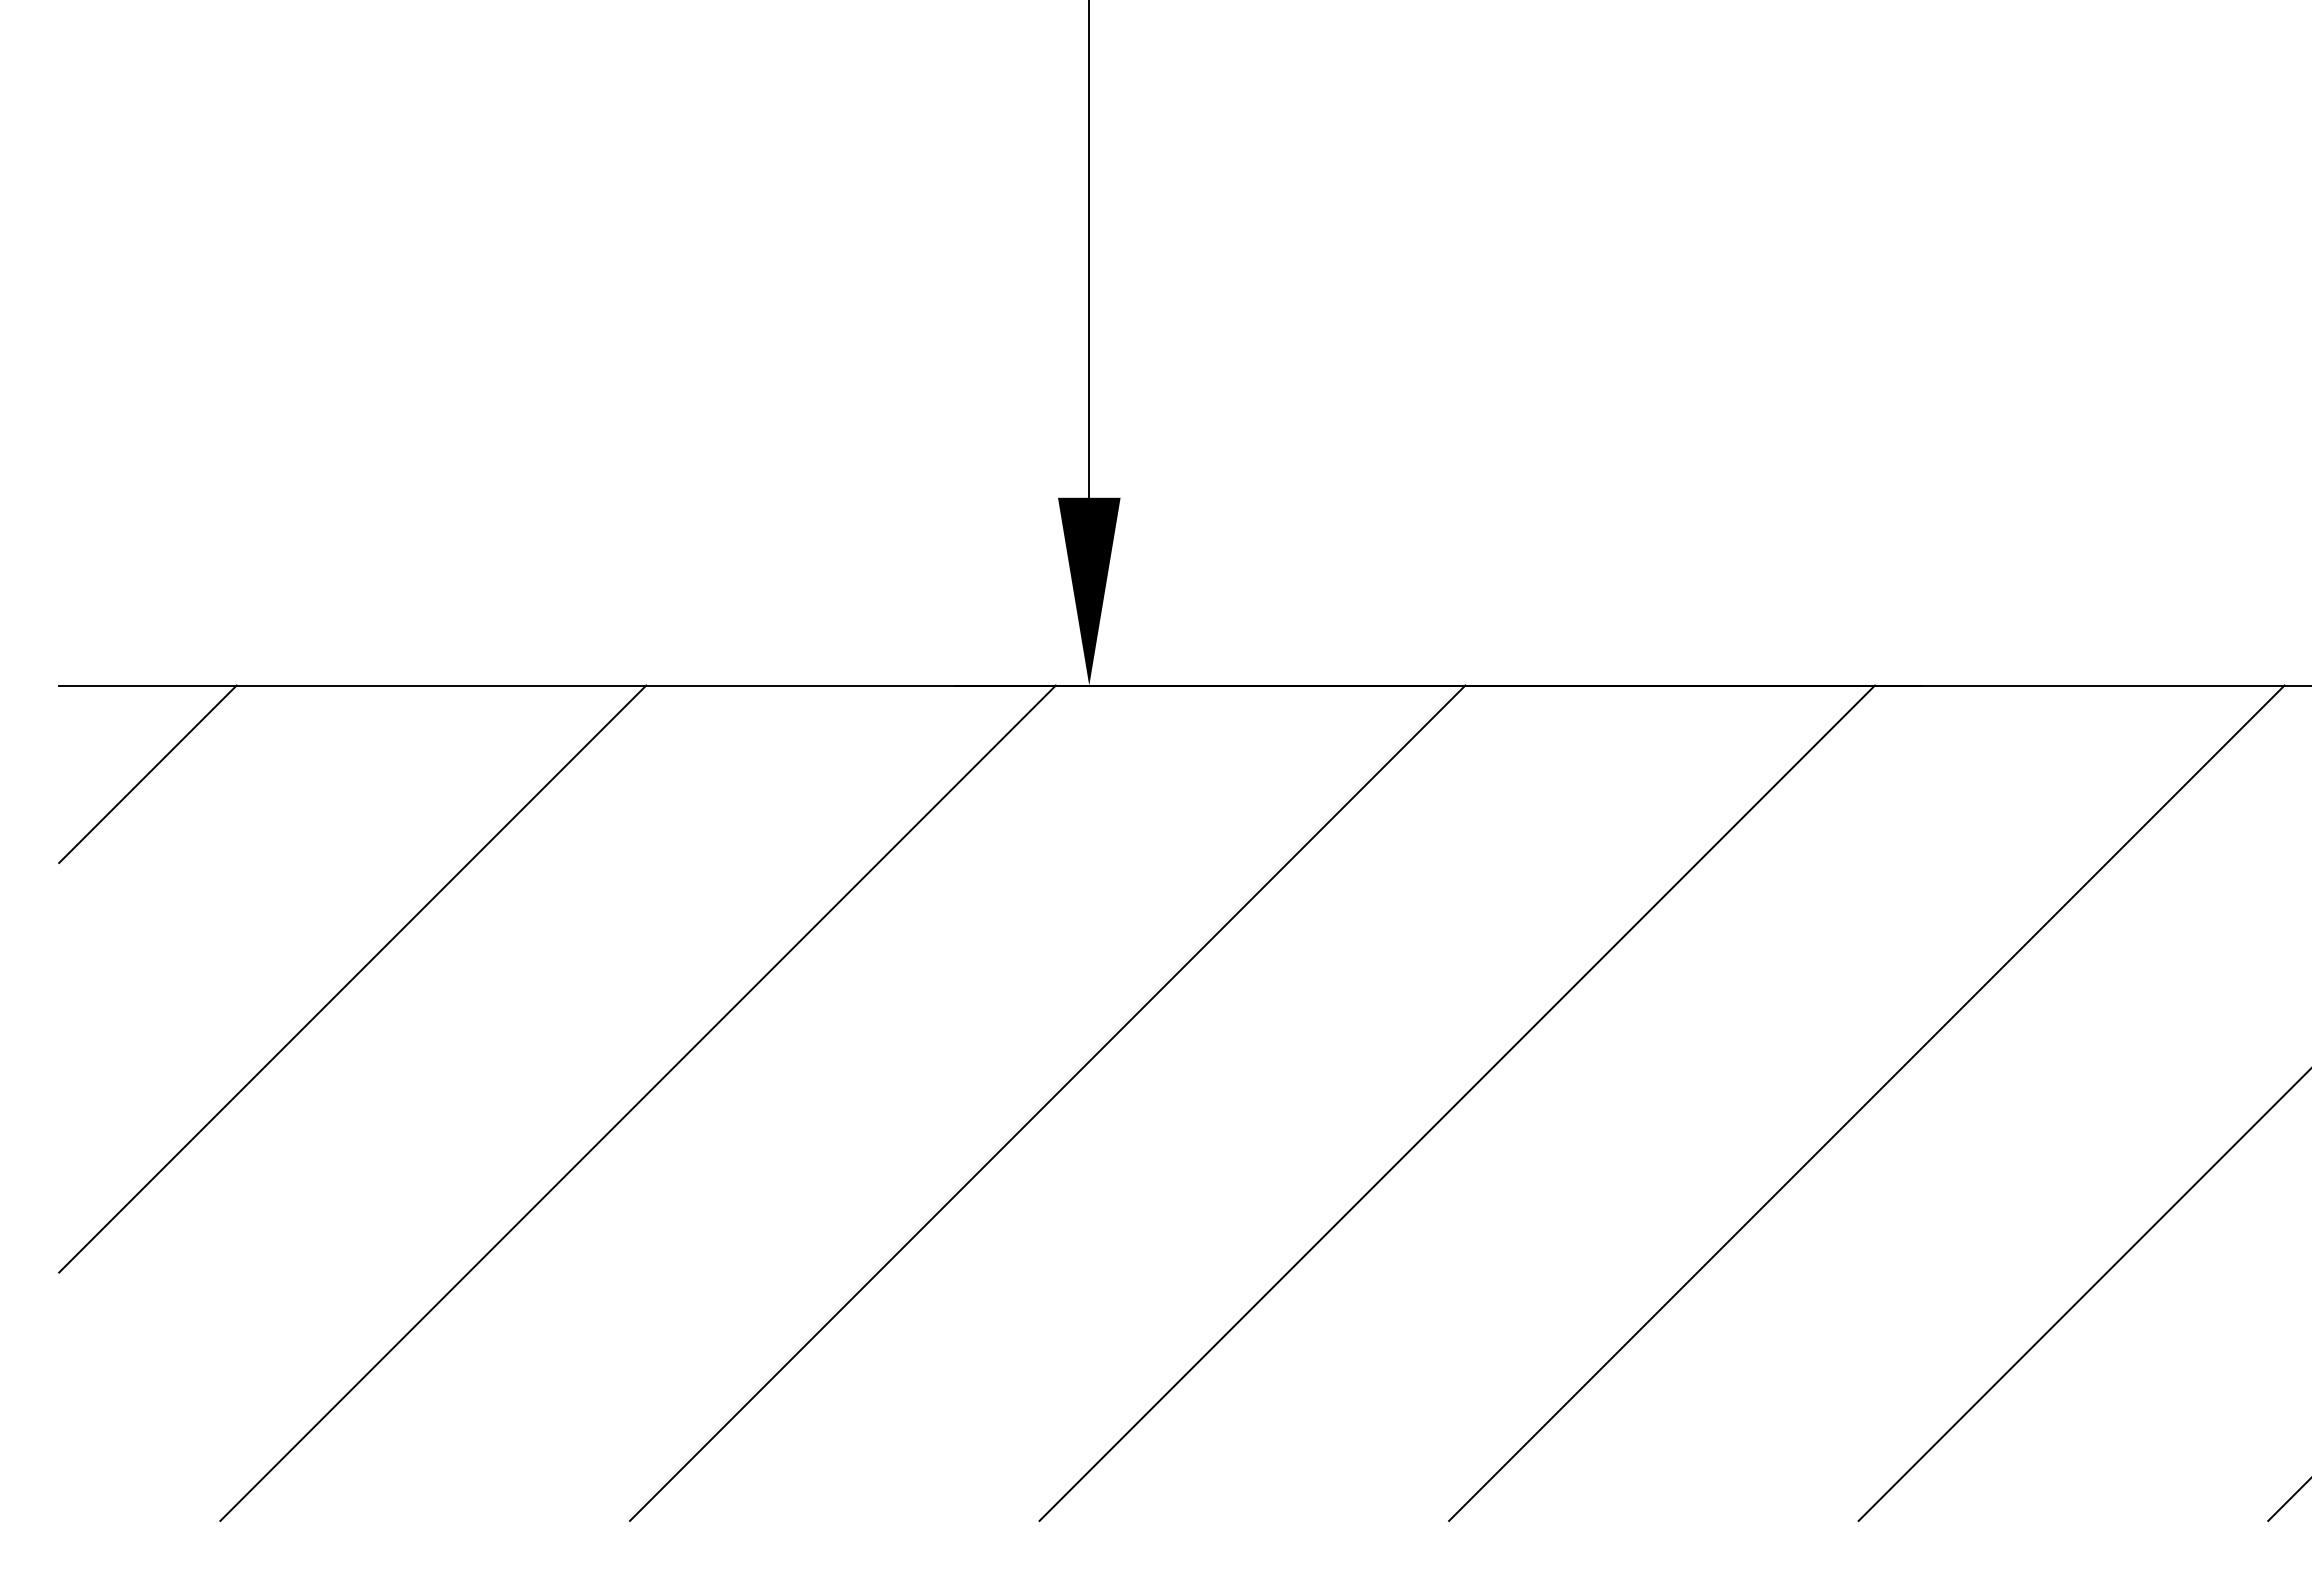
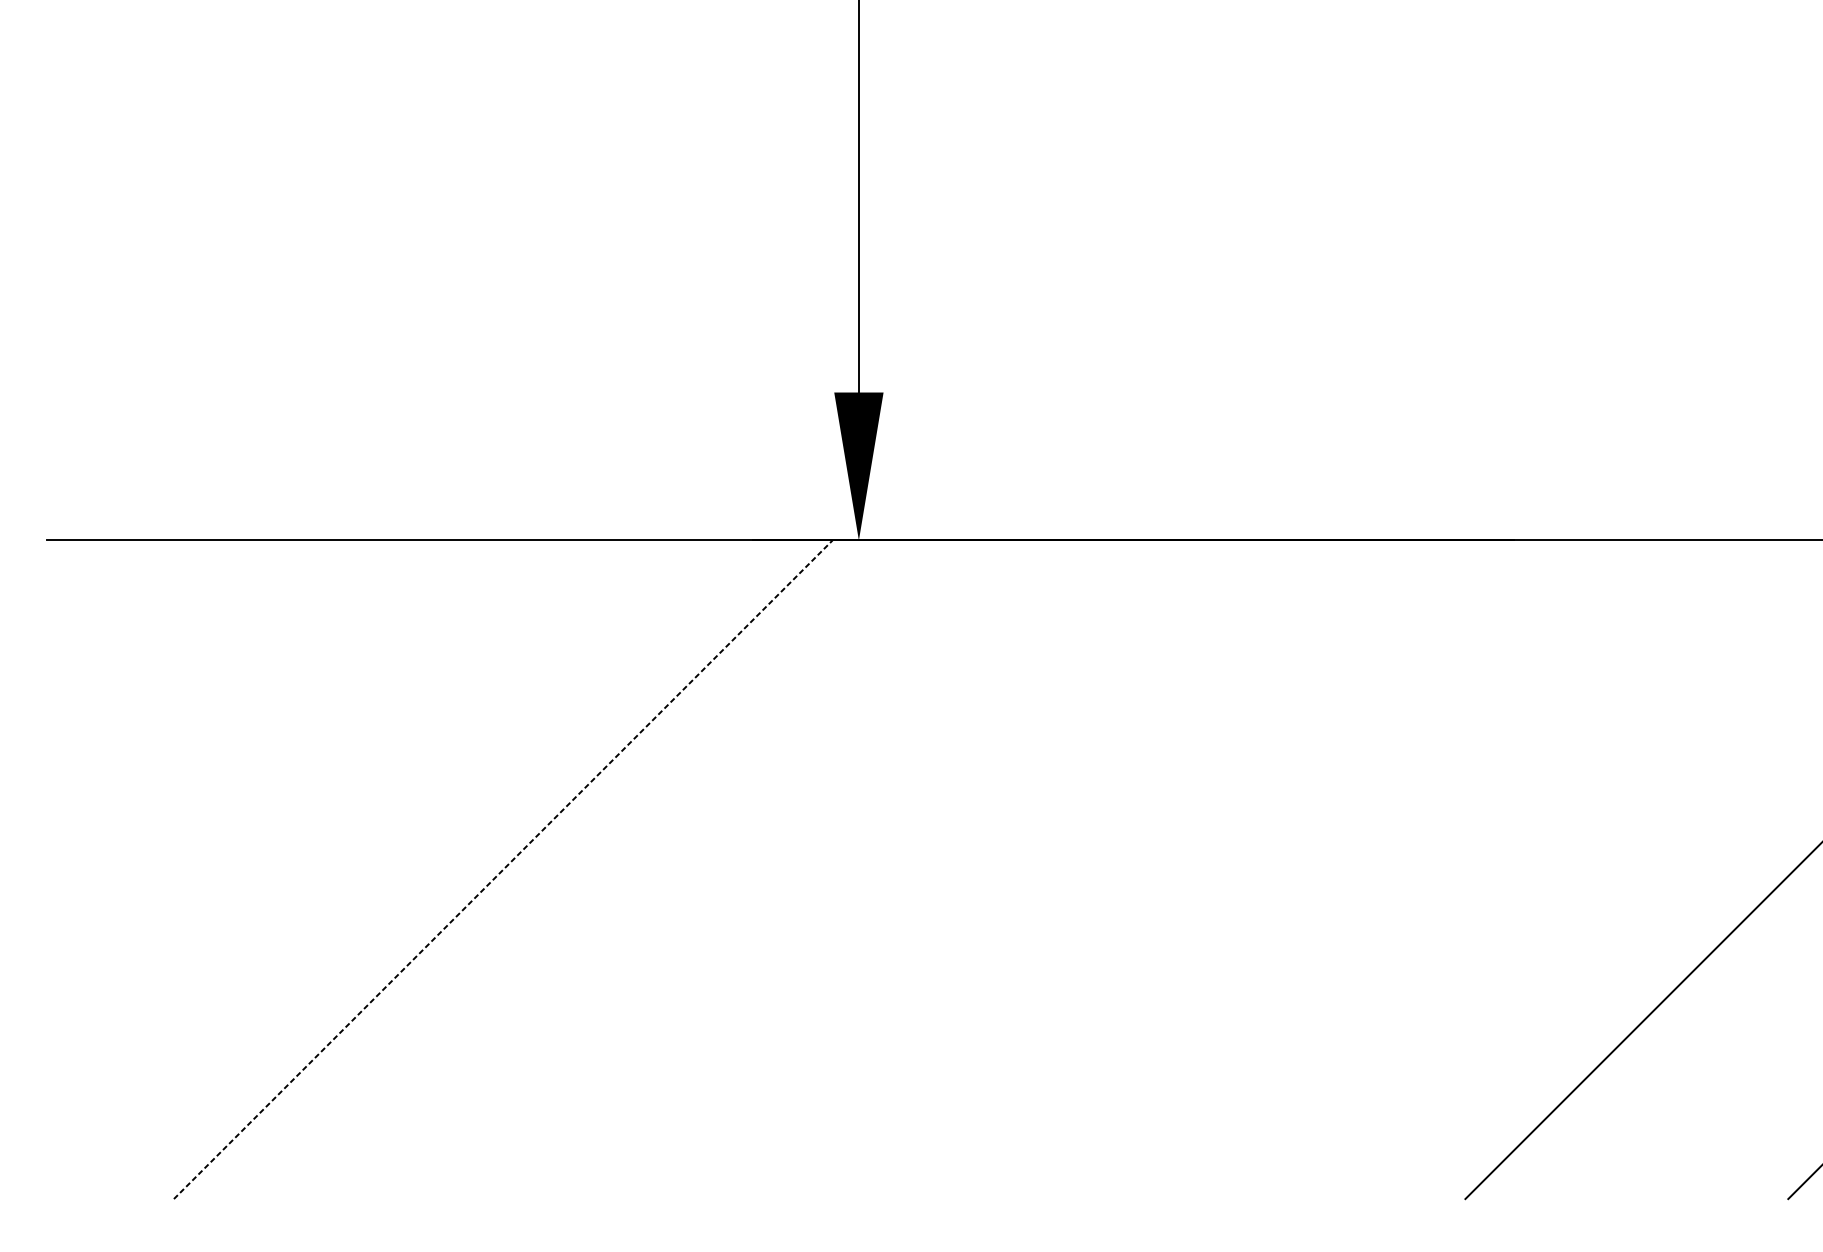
line: (147, 774) -> (116, 610), removed
line: (352, 978) -> (278, 771), removed
line: (1047, 1102) -> (825, 869), removed
line: (1456, 1102) -> (1148, 869), removed
line: (1866, 1102) -> (1471, 869), removed
line: (638, 1103) -> (503, 869), solid -> dashed

